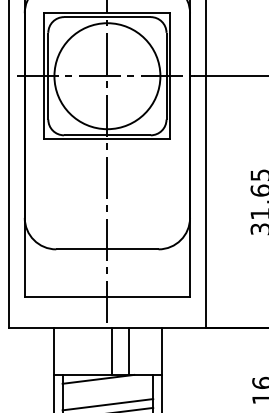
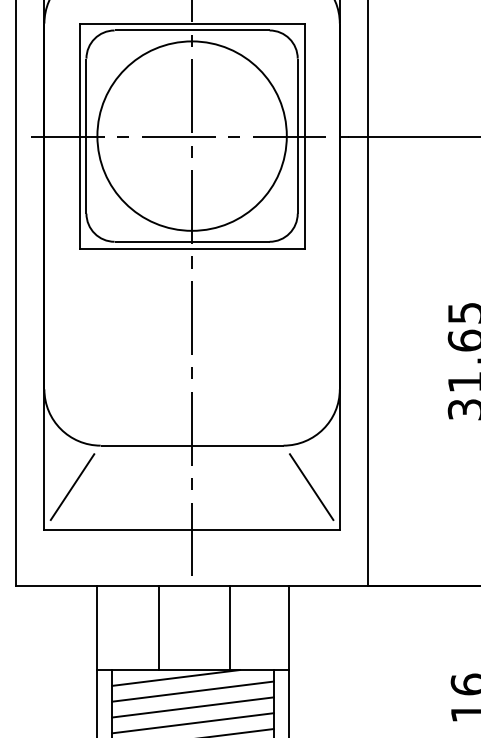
line: (40, 272) -> (72, 486), added
line: (174, 272) -> (311, 486), added
line: (112, 350) -> (160, 626), moved
line: (107, 386) -> (192, 690), added
line: (107, 395) -> (192, 706), added

